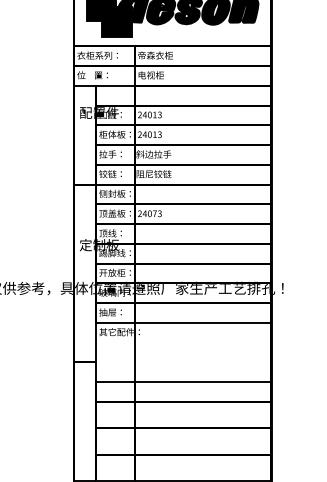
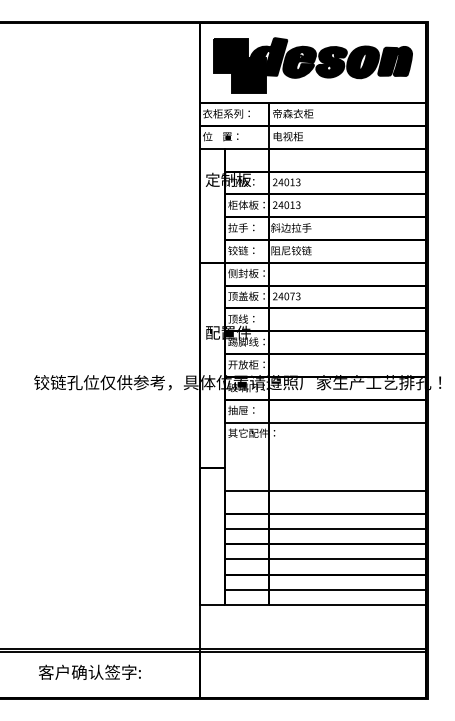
text: (98, 112) -> (227, 179), 配置件 -> 定制板
text: (99, 244) -> (228, 332), 定制板 -> 配置件
line: (183, 415) -> (325, 529), added
line: (183, 441) -> (325, 559), added
line: (183, 467) -> (325, 589), added

